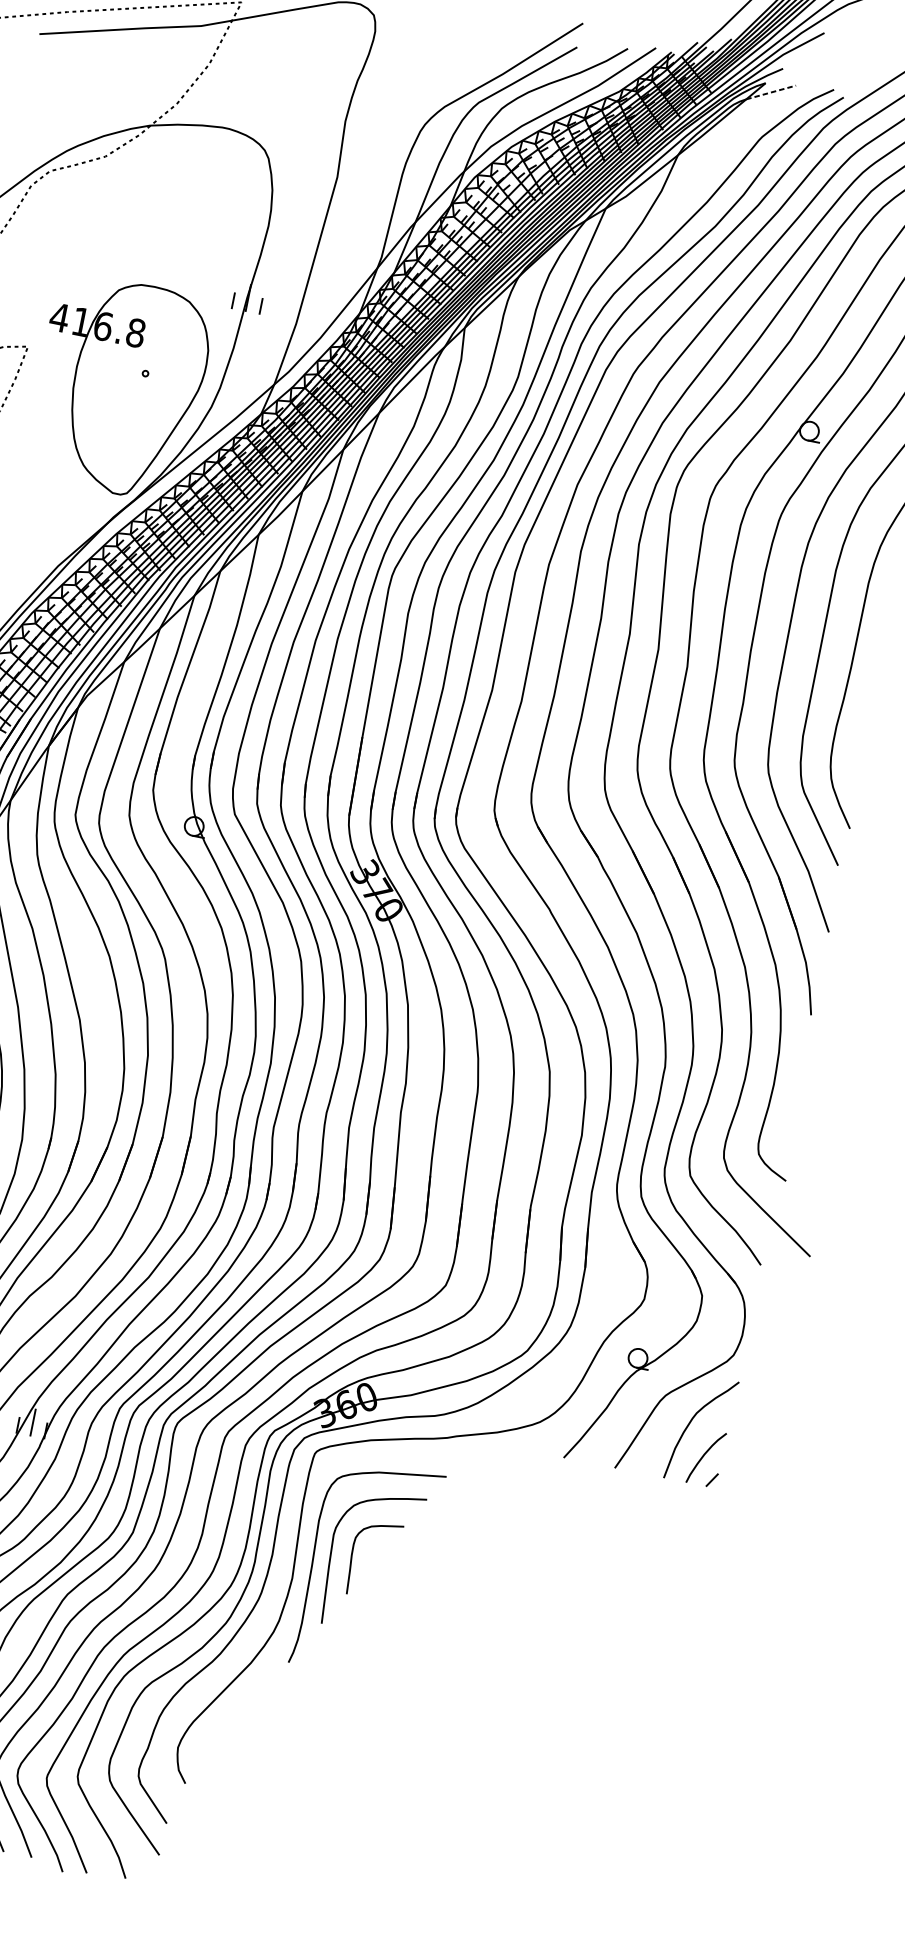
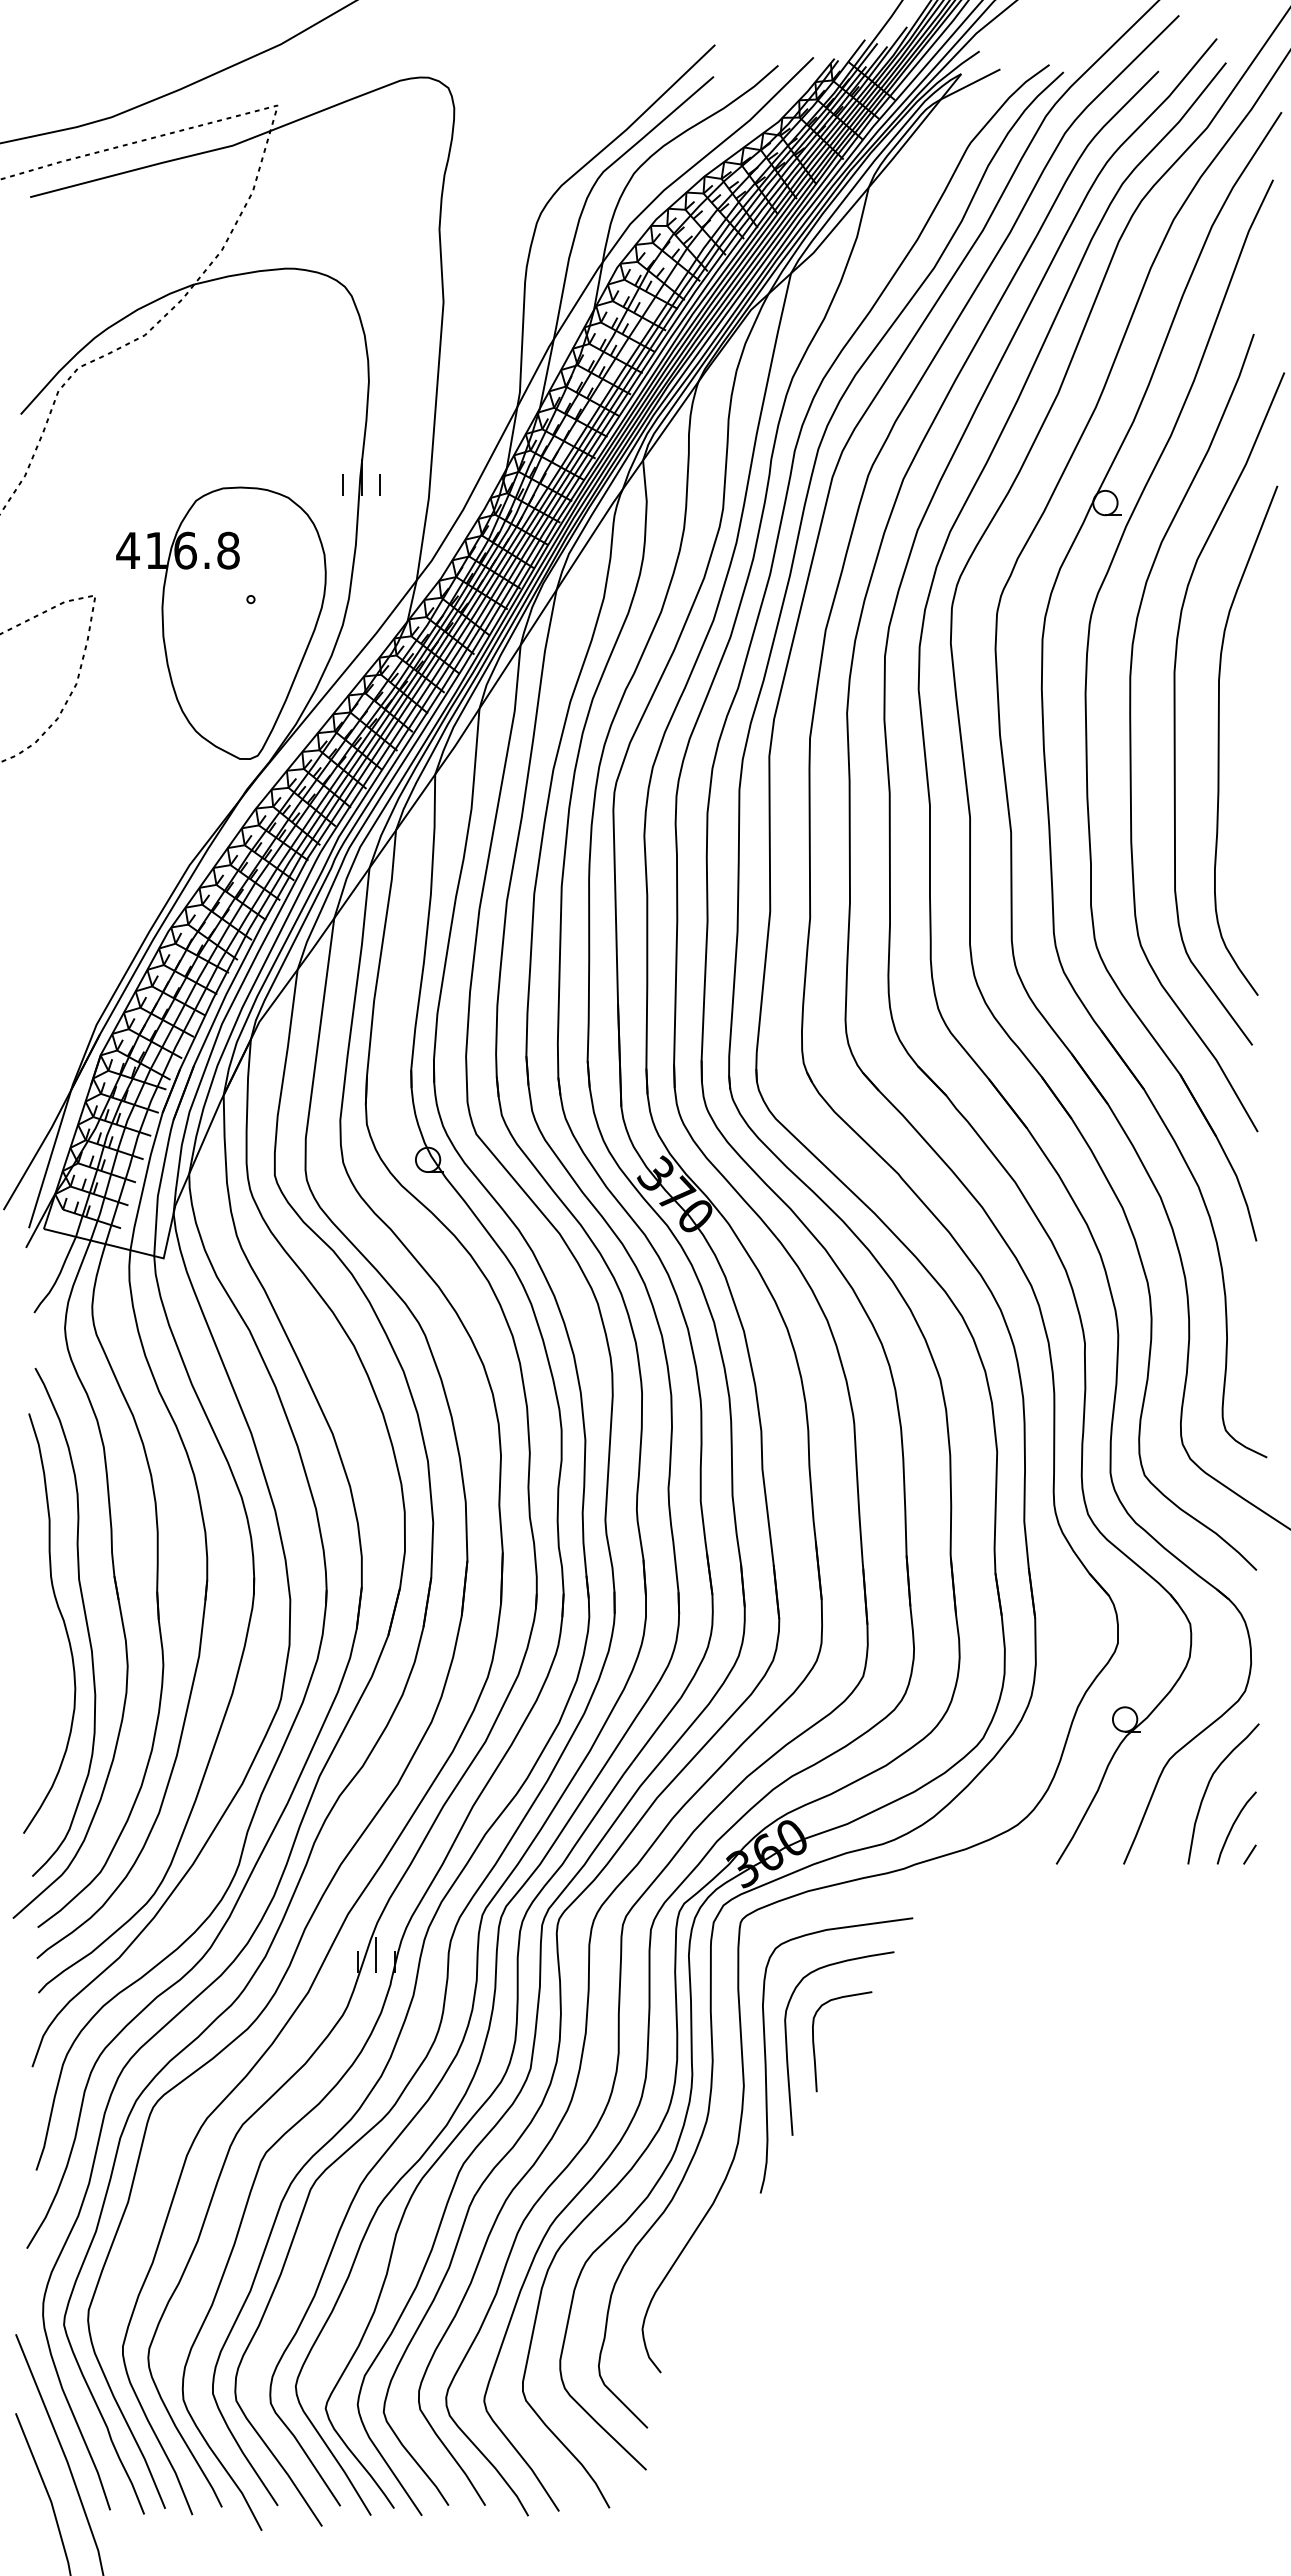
line: (771, 92) -> (971, 84), dashed -> solid

